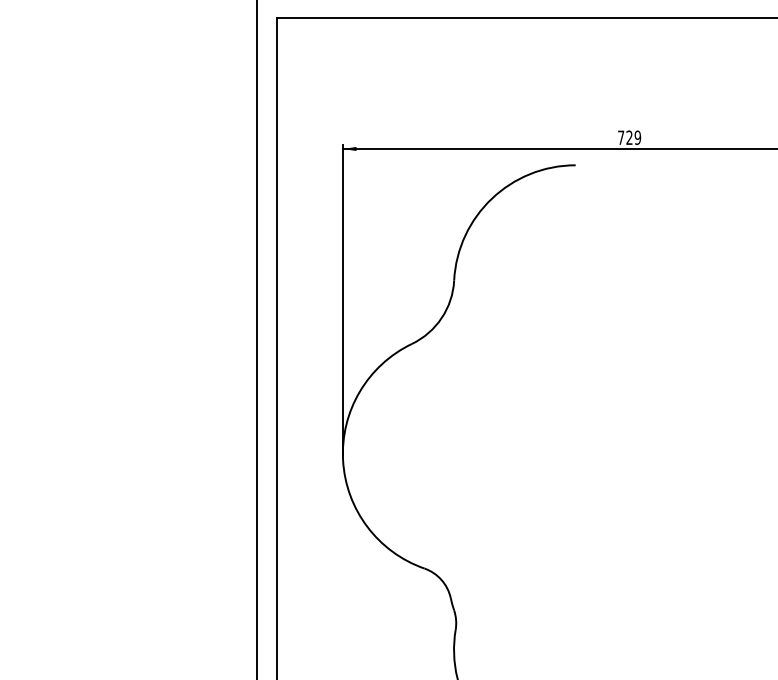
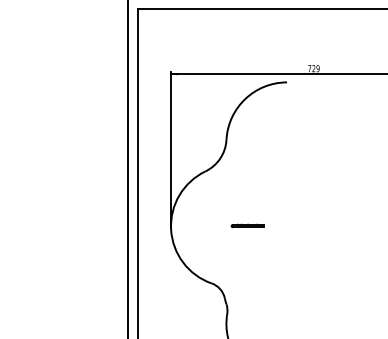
part: (496, 452) -> (247, 225), added

